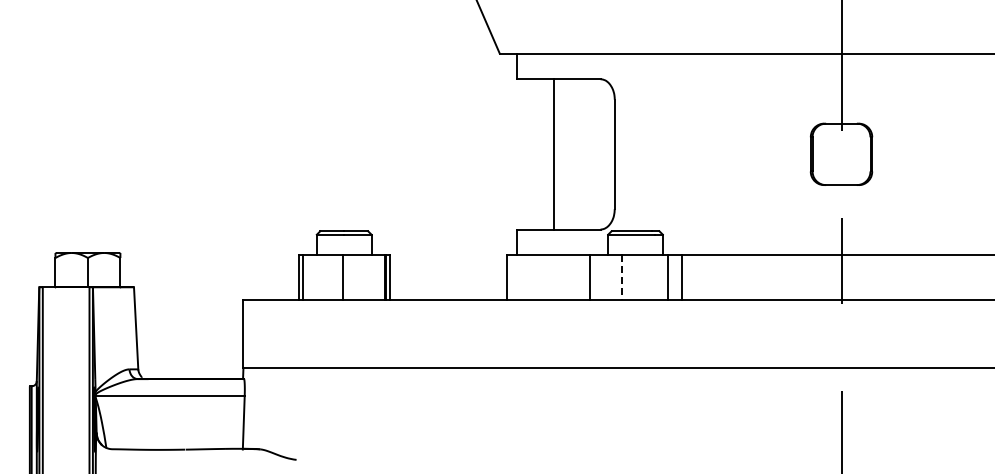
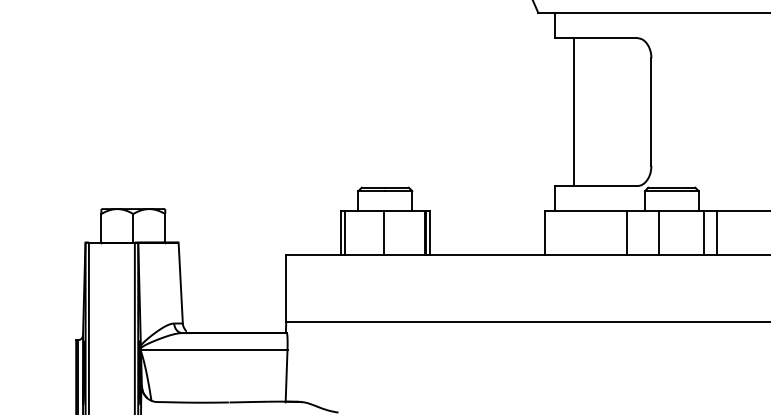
line: (553, 154) -> (573, 112), moved
line: (622, 277) -> (659, 233), dashed -> solid

